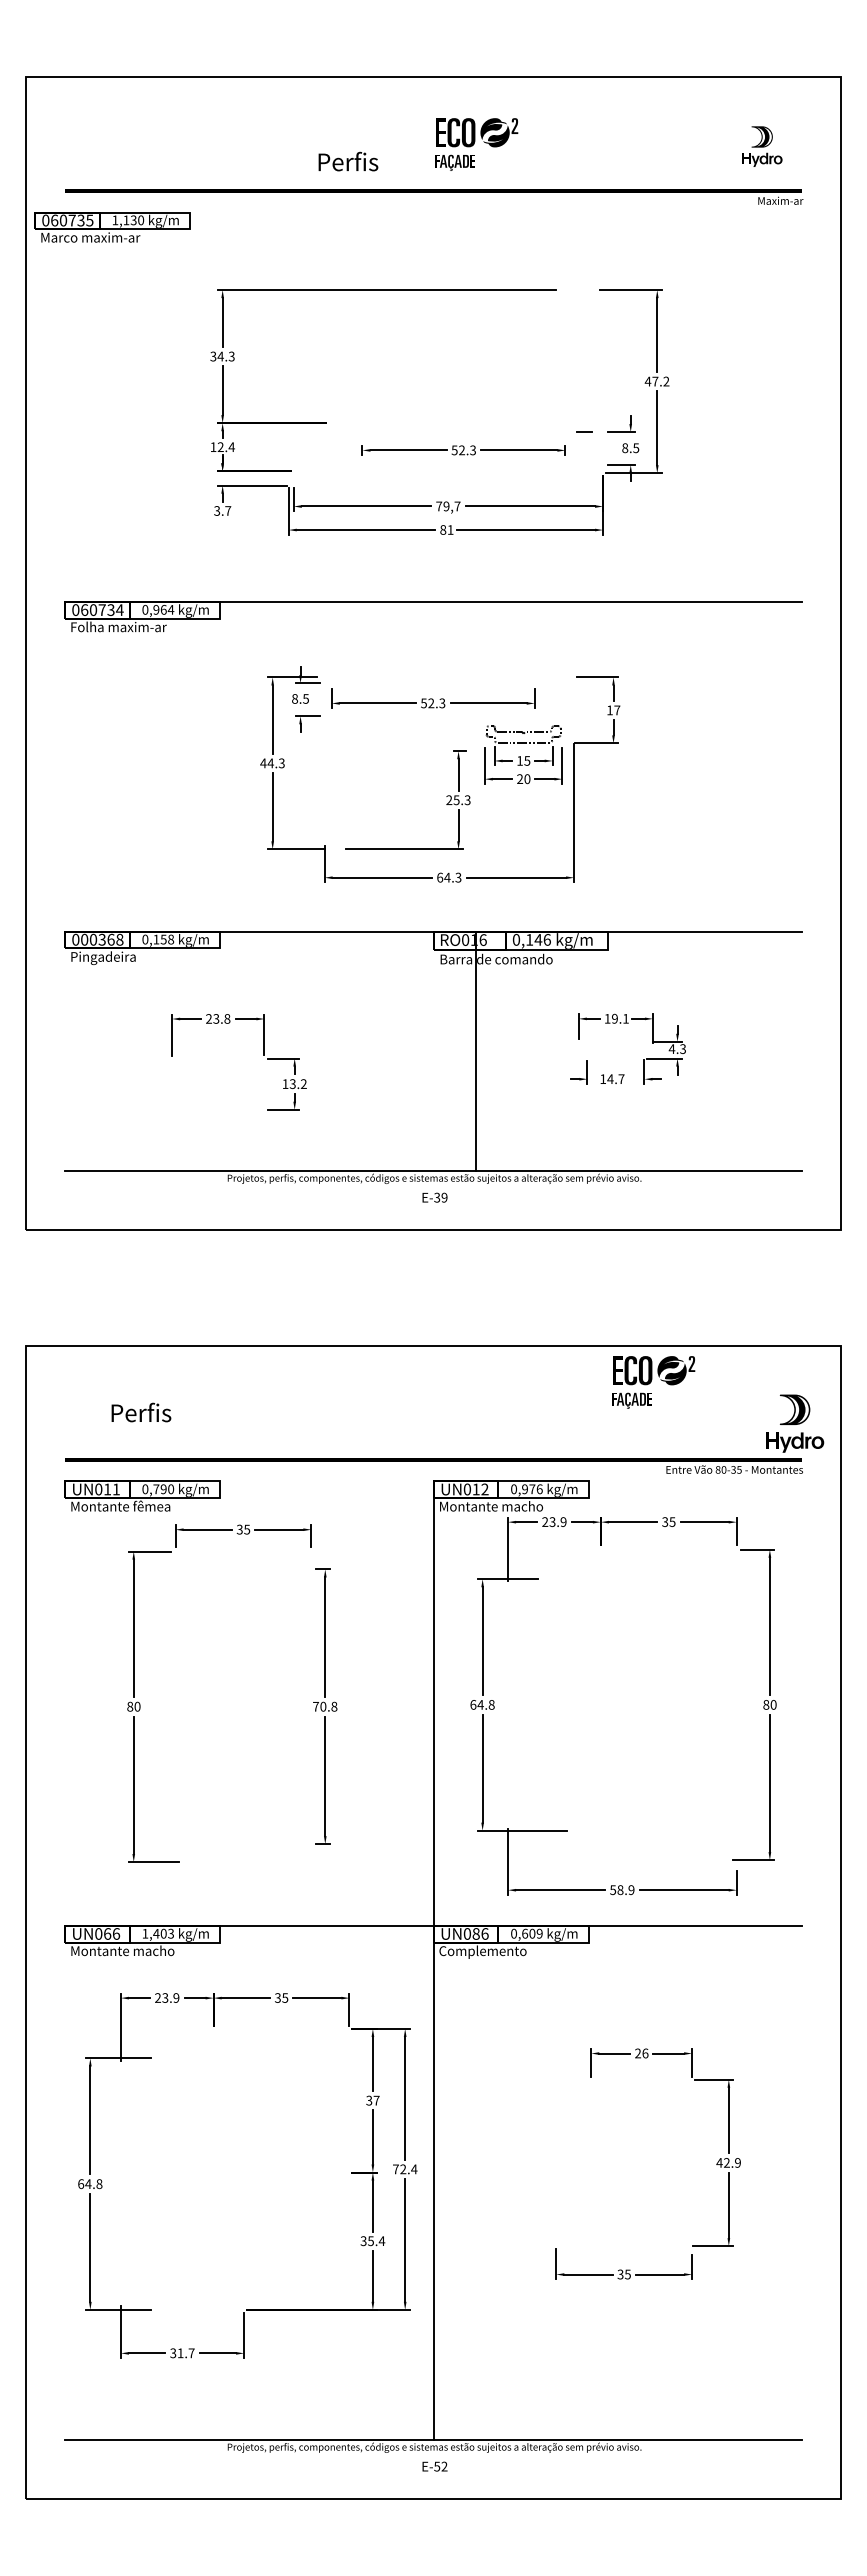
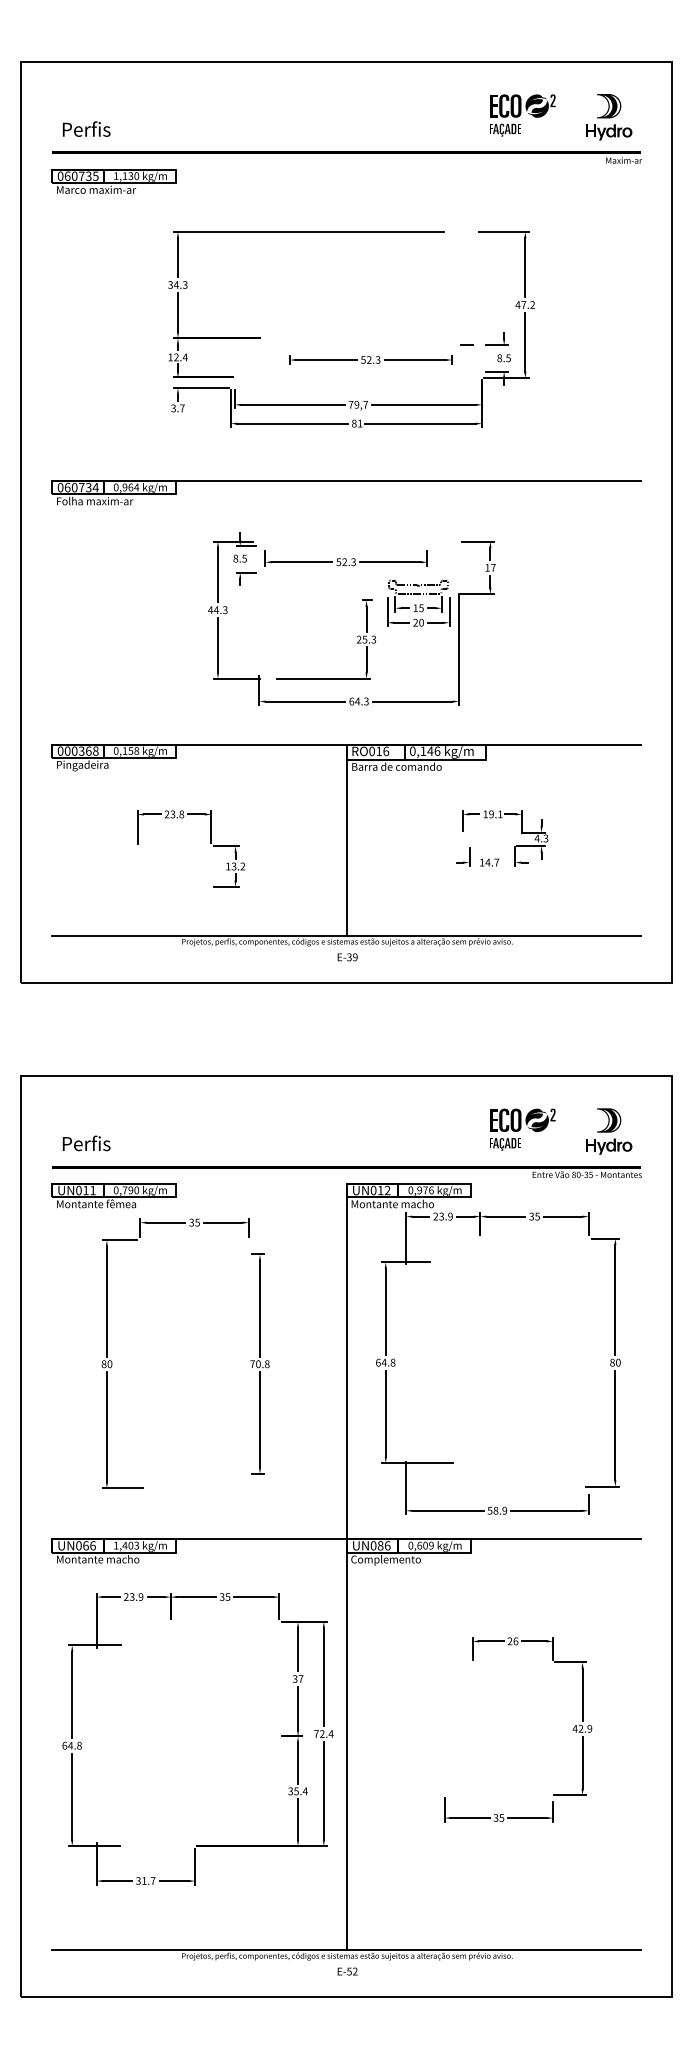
part: (476, 144) -> (522, 115), moved
part: (762, 146) -> (609, 117), size x1.43
text: (348, 161) -> (86, 129), moved
part: (112, 227) -> (113, 181), moved
line: (475, 1050) -> (346, 839), moved
part: (653, 1382) -> (522, 1129), moved
text: (141, 1412) -> (86, 1143), moved
part: (795, 1423) -> (609, 1131), moved

